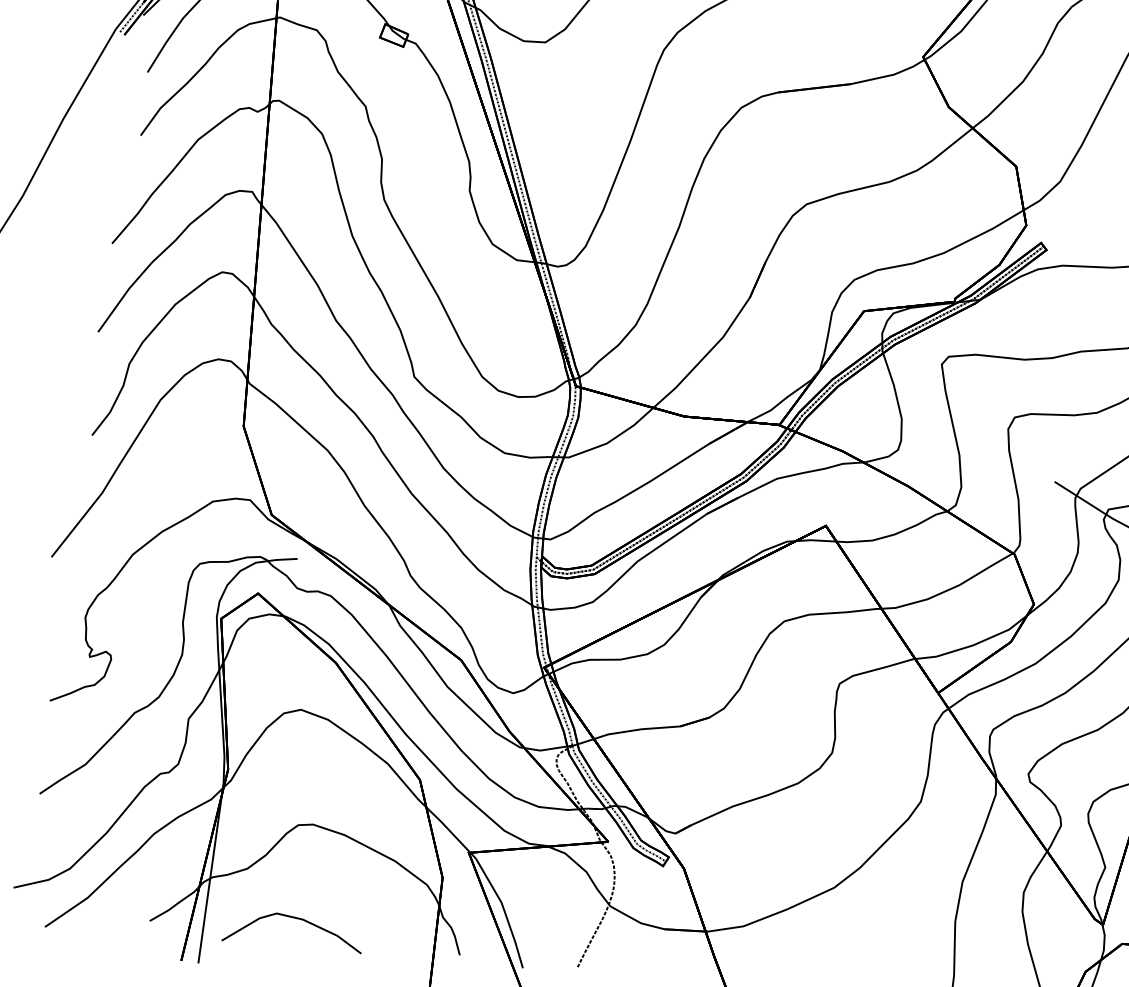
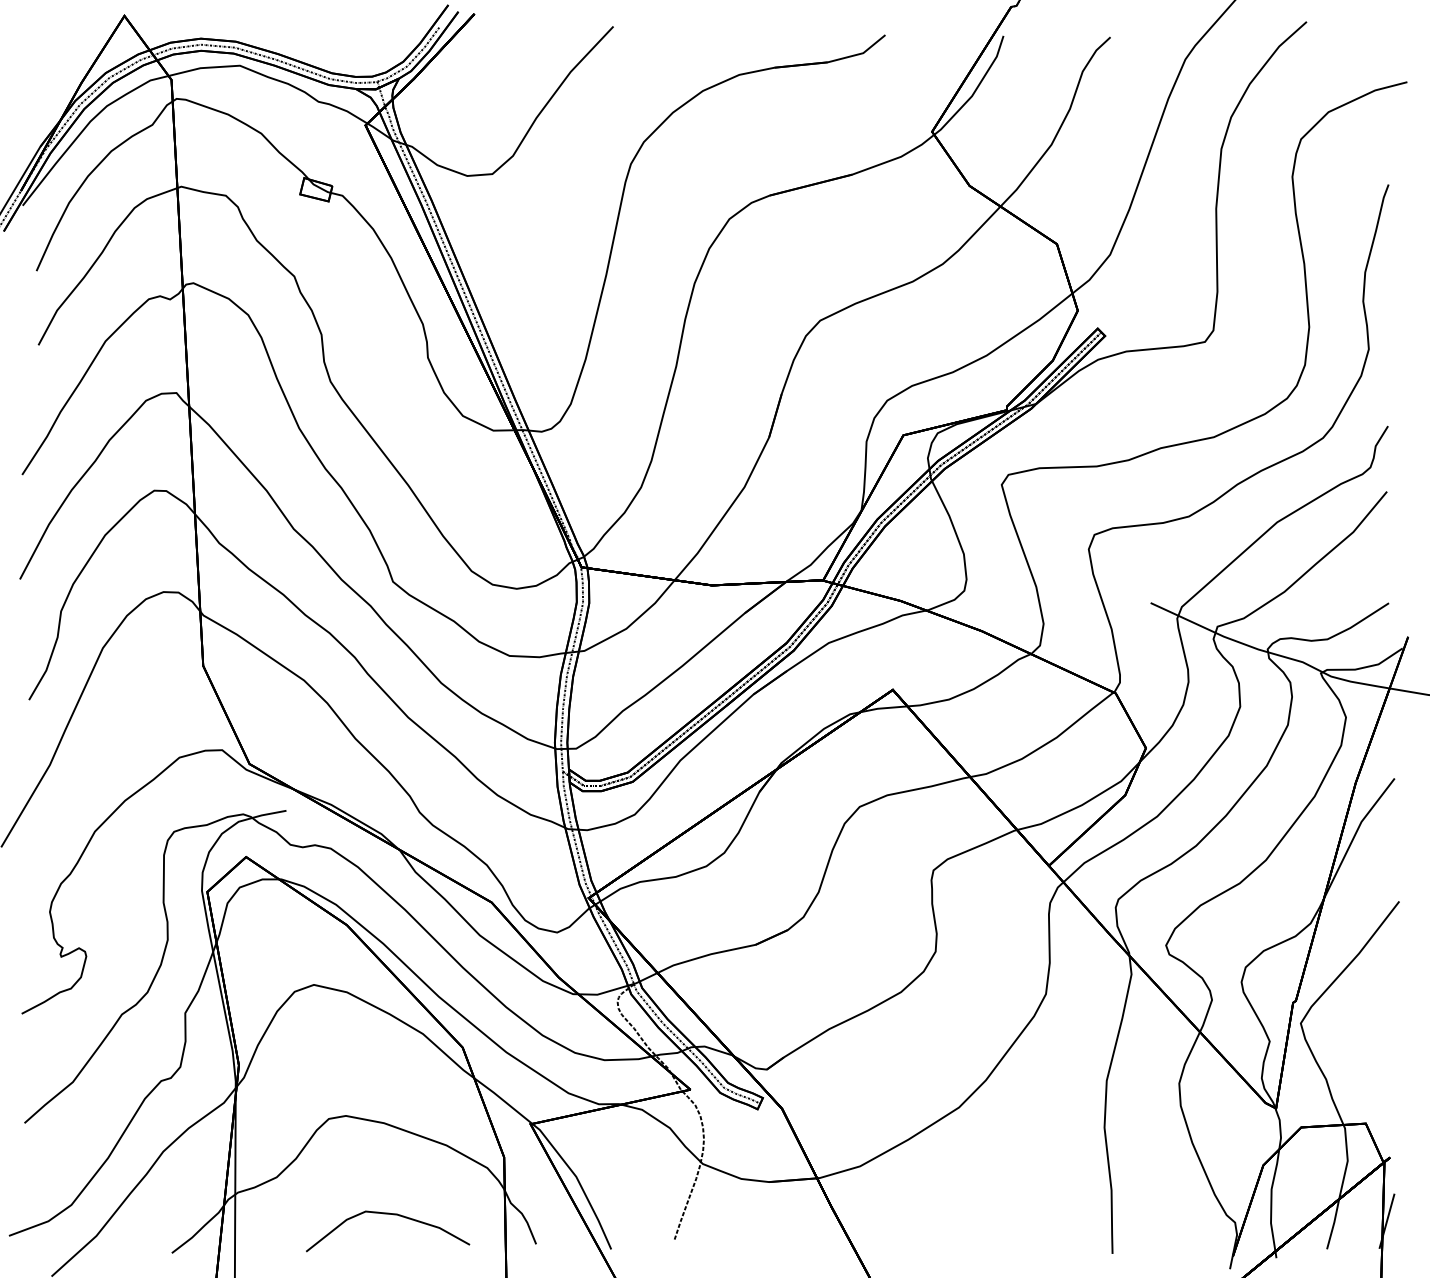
part: (299, 920) -> (393, 1215), moved

